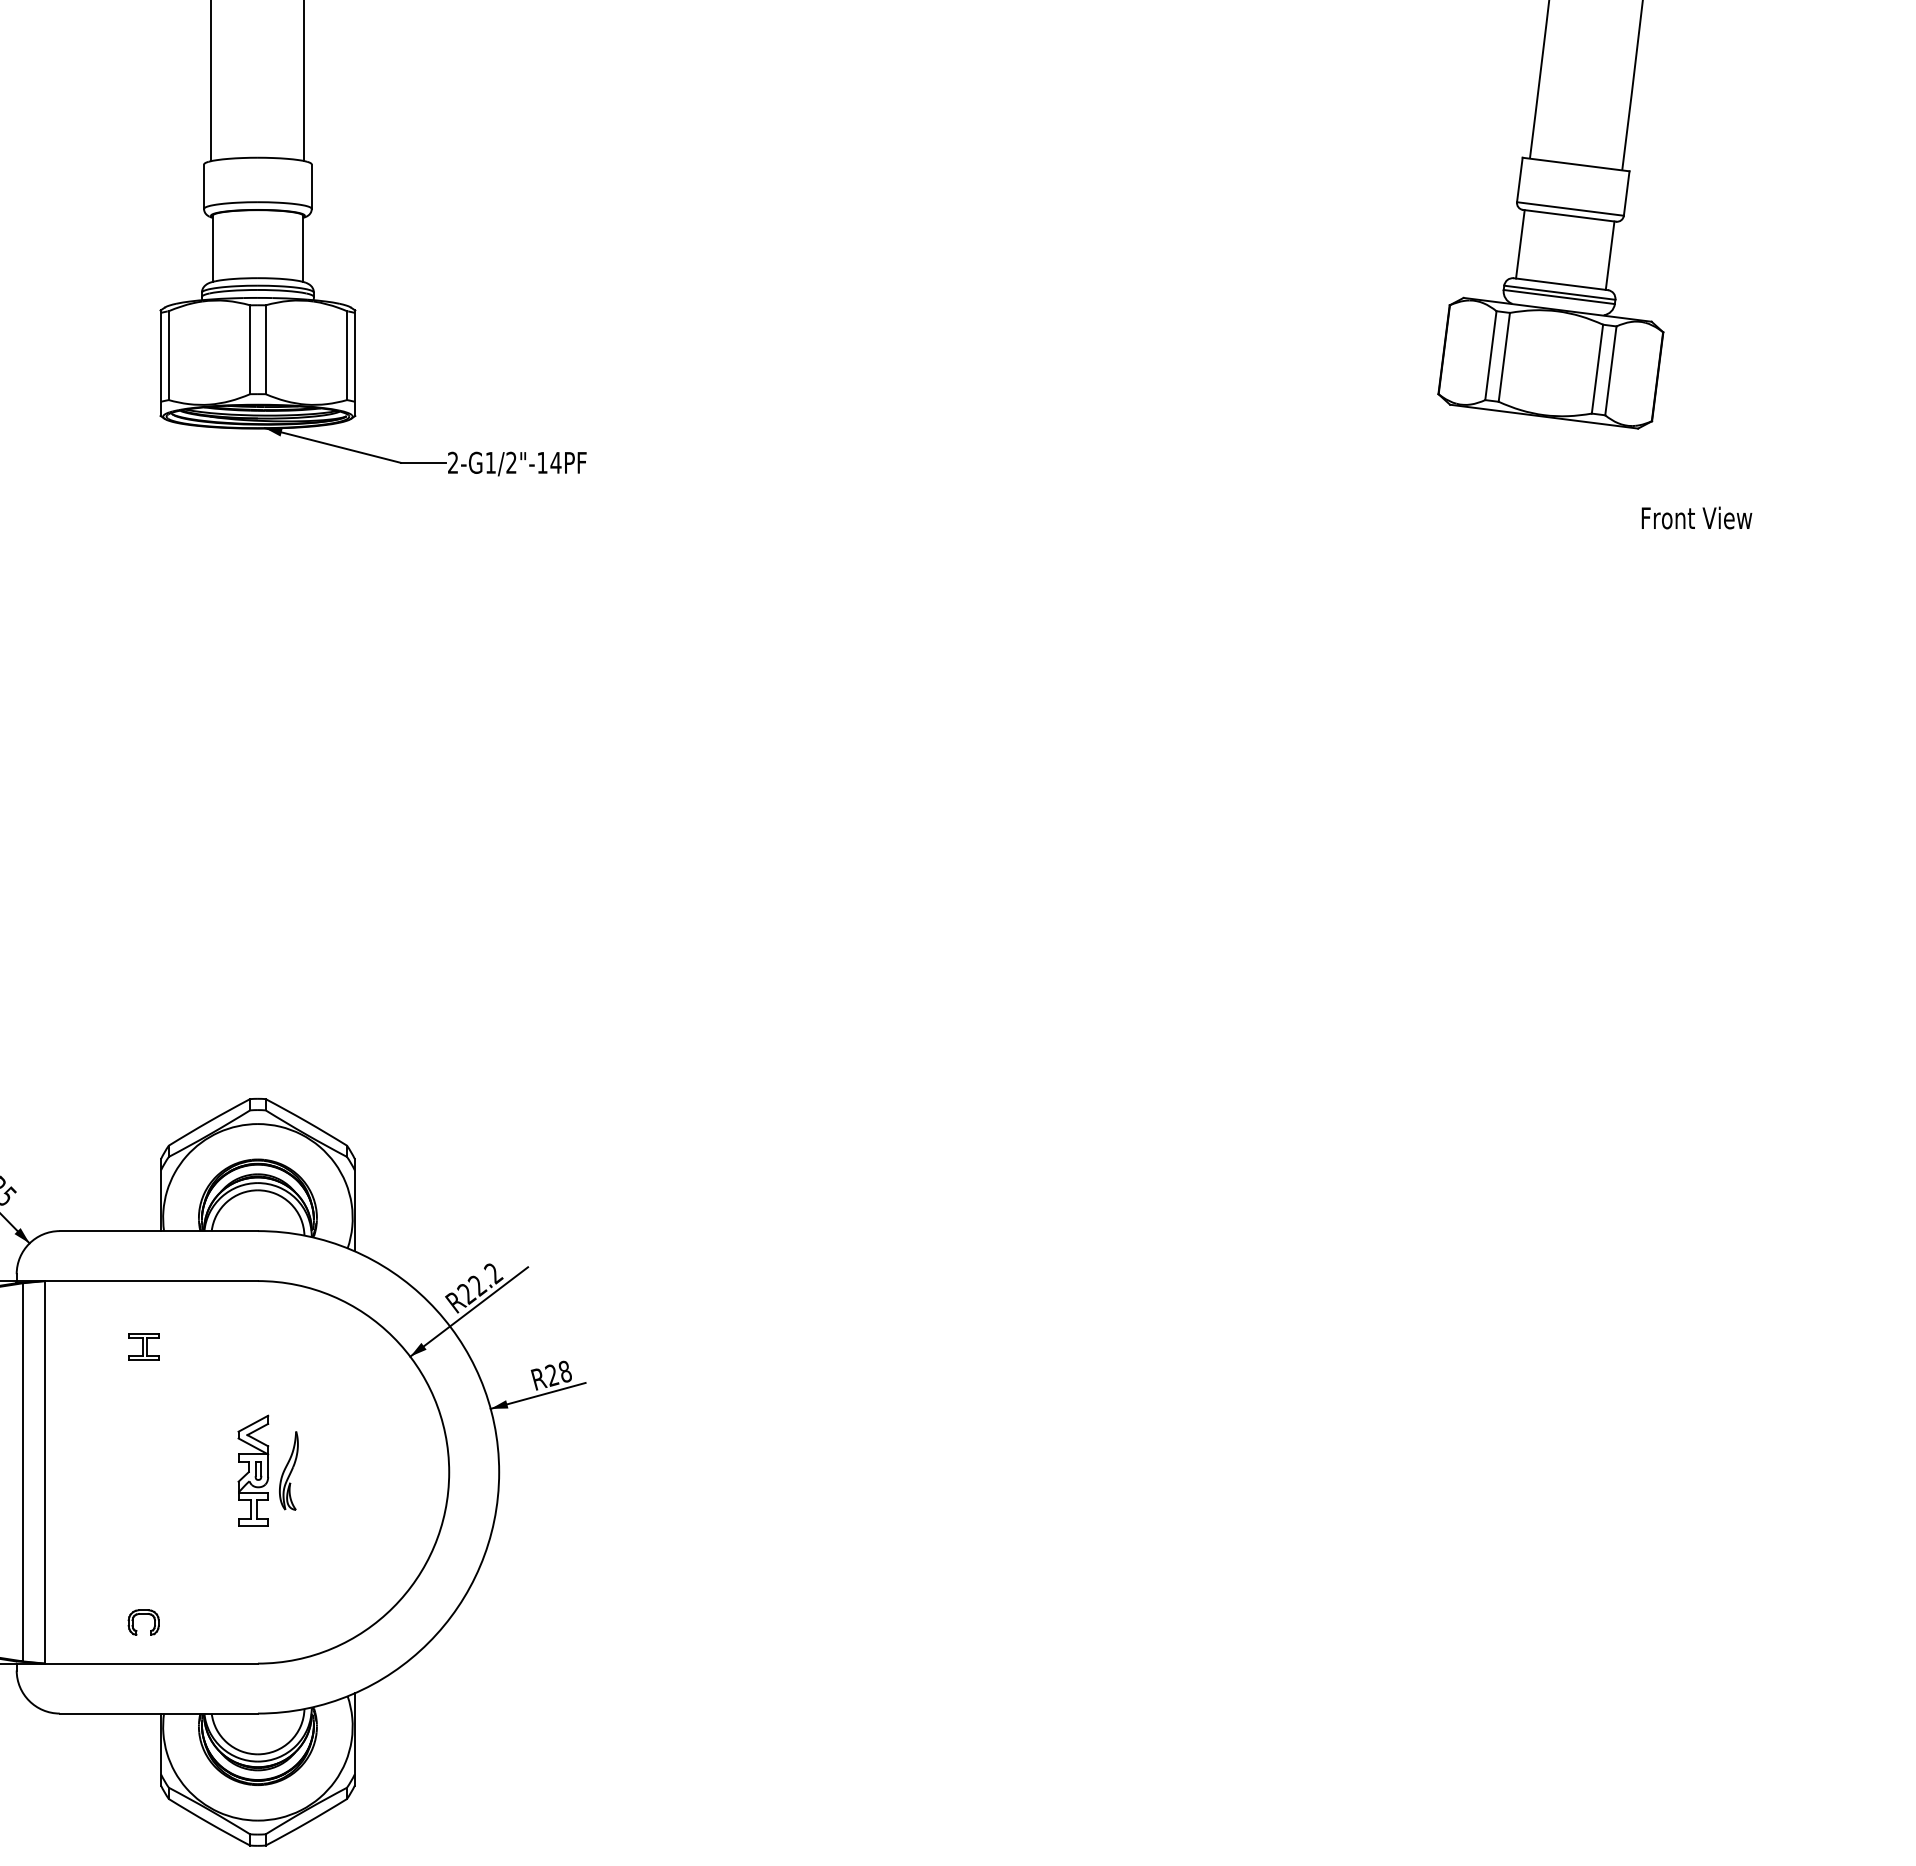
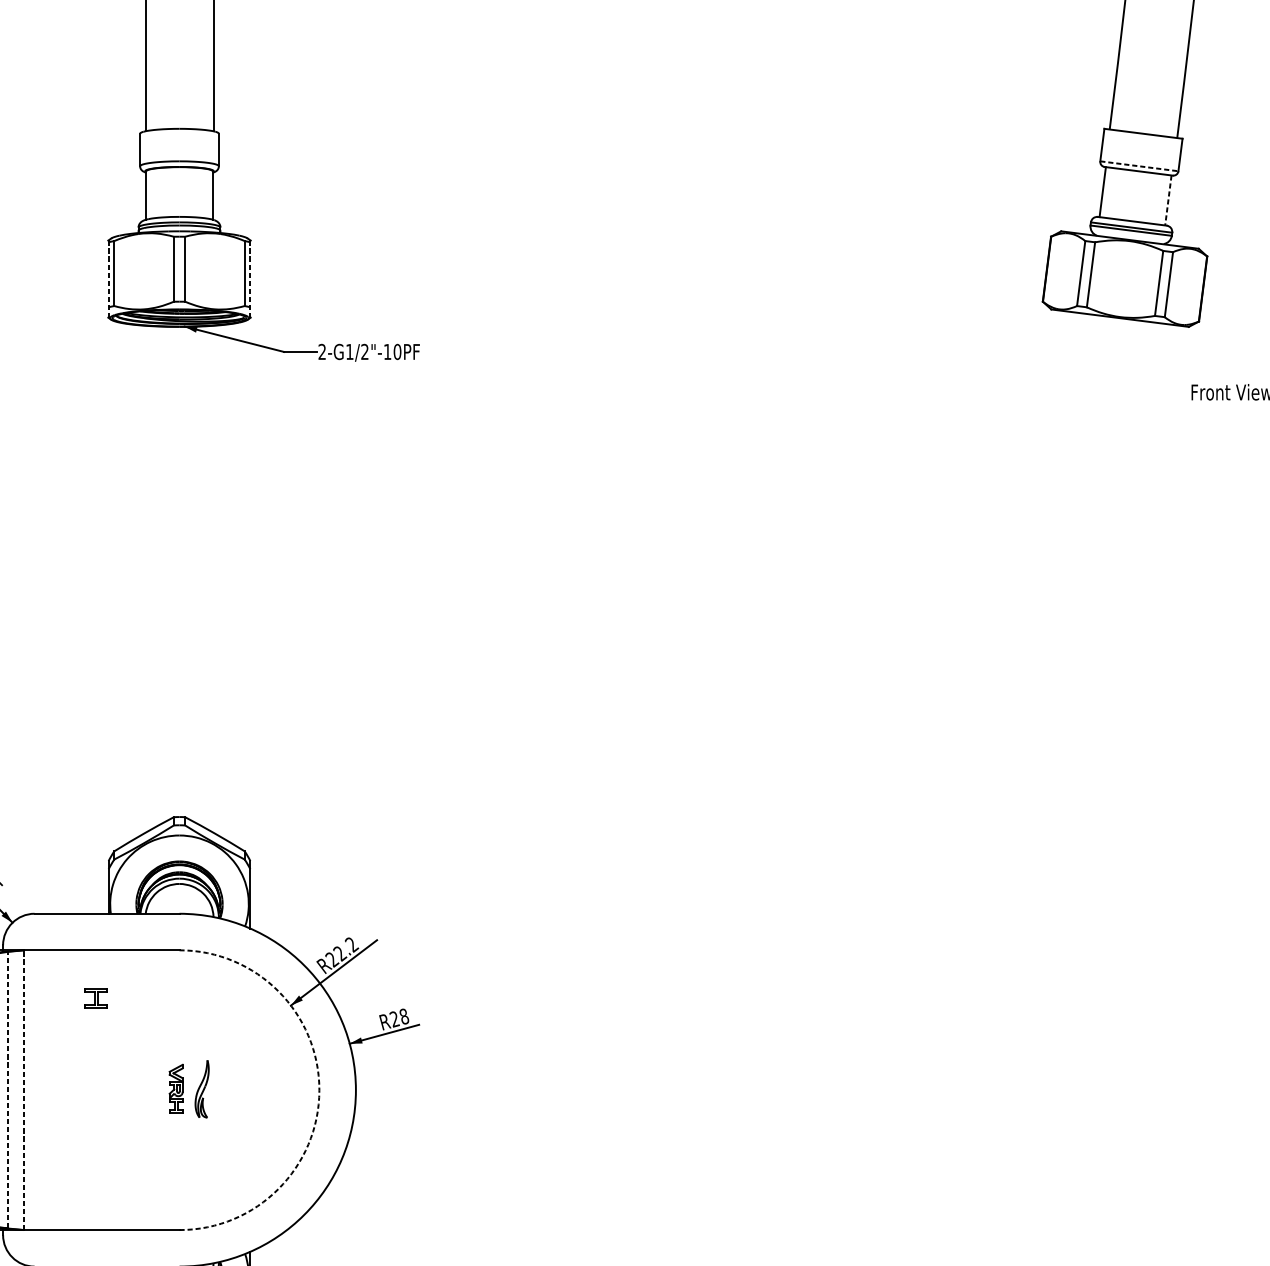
line: (1570, 208) -> (1139, 165), solid -> dashed
line: (1610, 256) -> (1168, 201), solid -> dashed
line: (161, 362) -> (108, 278), solid -> dashed
line: (354, 362) -> (250, 278), solid -> dashed
text: (555, 462) -> (397, 351), 2-G1/2"-14PF -> 2-G1/2"-10PF
part: (253, 1470) -> (176, 1088), size x0.6
line: (22, 1471) -> (7, 1089), solid -> dashed
line: (45, 1471) -> (24, 1089), solid -> dashed
arc: (449, 1472) -> (319, 1090), solid -> dashed
part: (143, 1614) -> (95, 1194), removed

